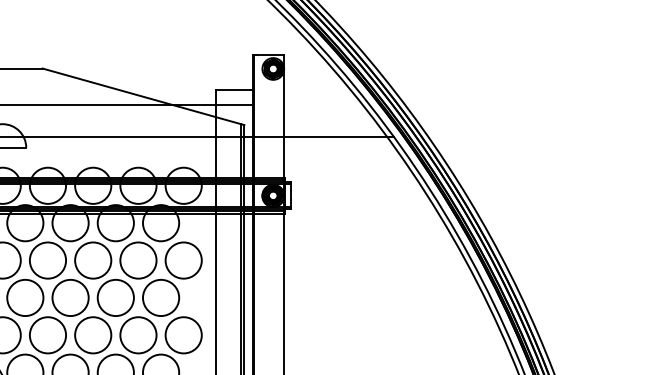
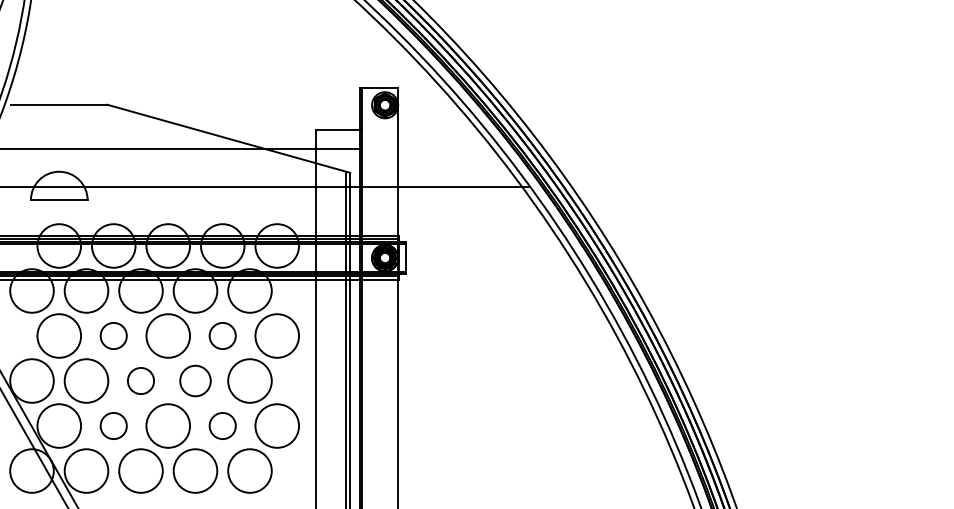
circle: (47, 260) -> (113, 335), size x0.6
circle: (138, 260) -> (222, 335), size x0.6
circle: (70, 297) -> (140, 380), size x0.6
circle: (115, 297) -> (195, 380), size x0.7
circle: (47, 334) -> (113, 425), size x0.6
circle: (138, 334) -> (222, 425), size x0.6

